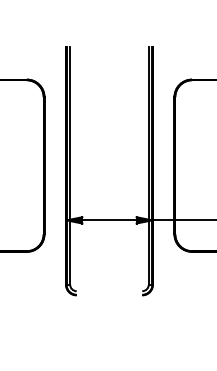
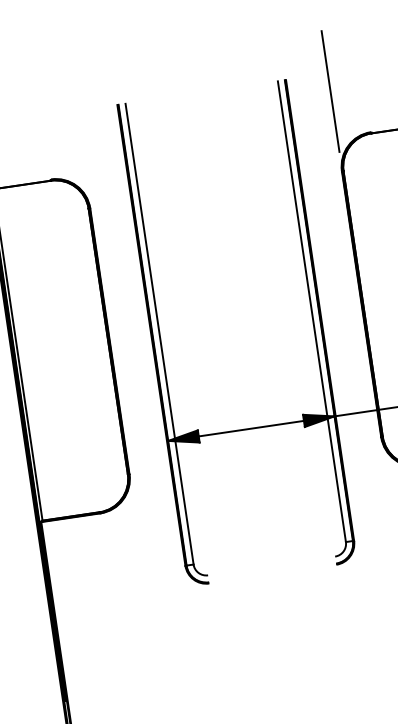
line: (174, 55) -> (330, 90), added

